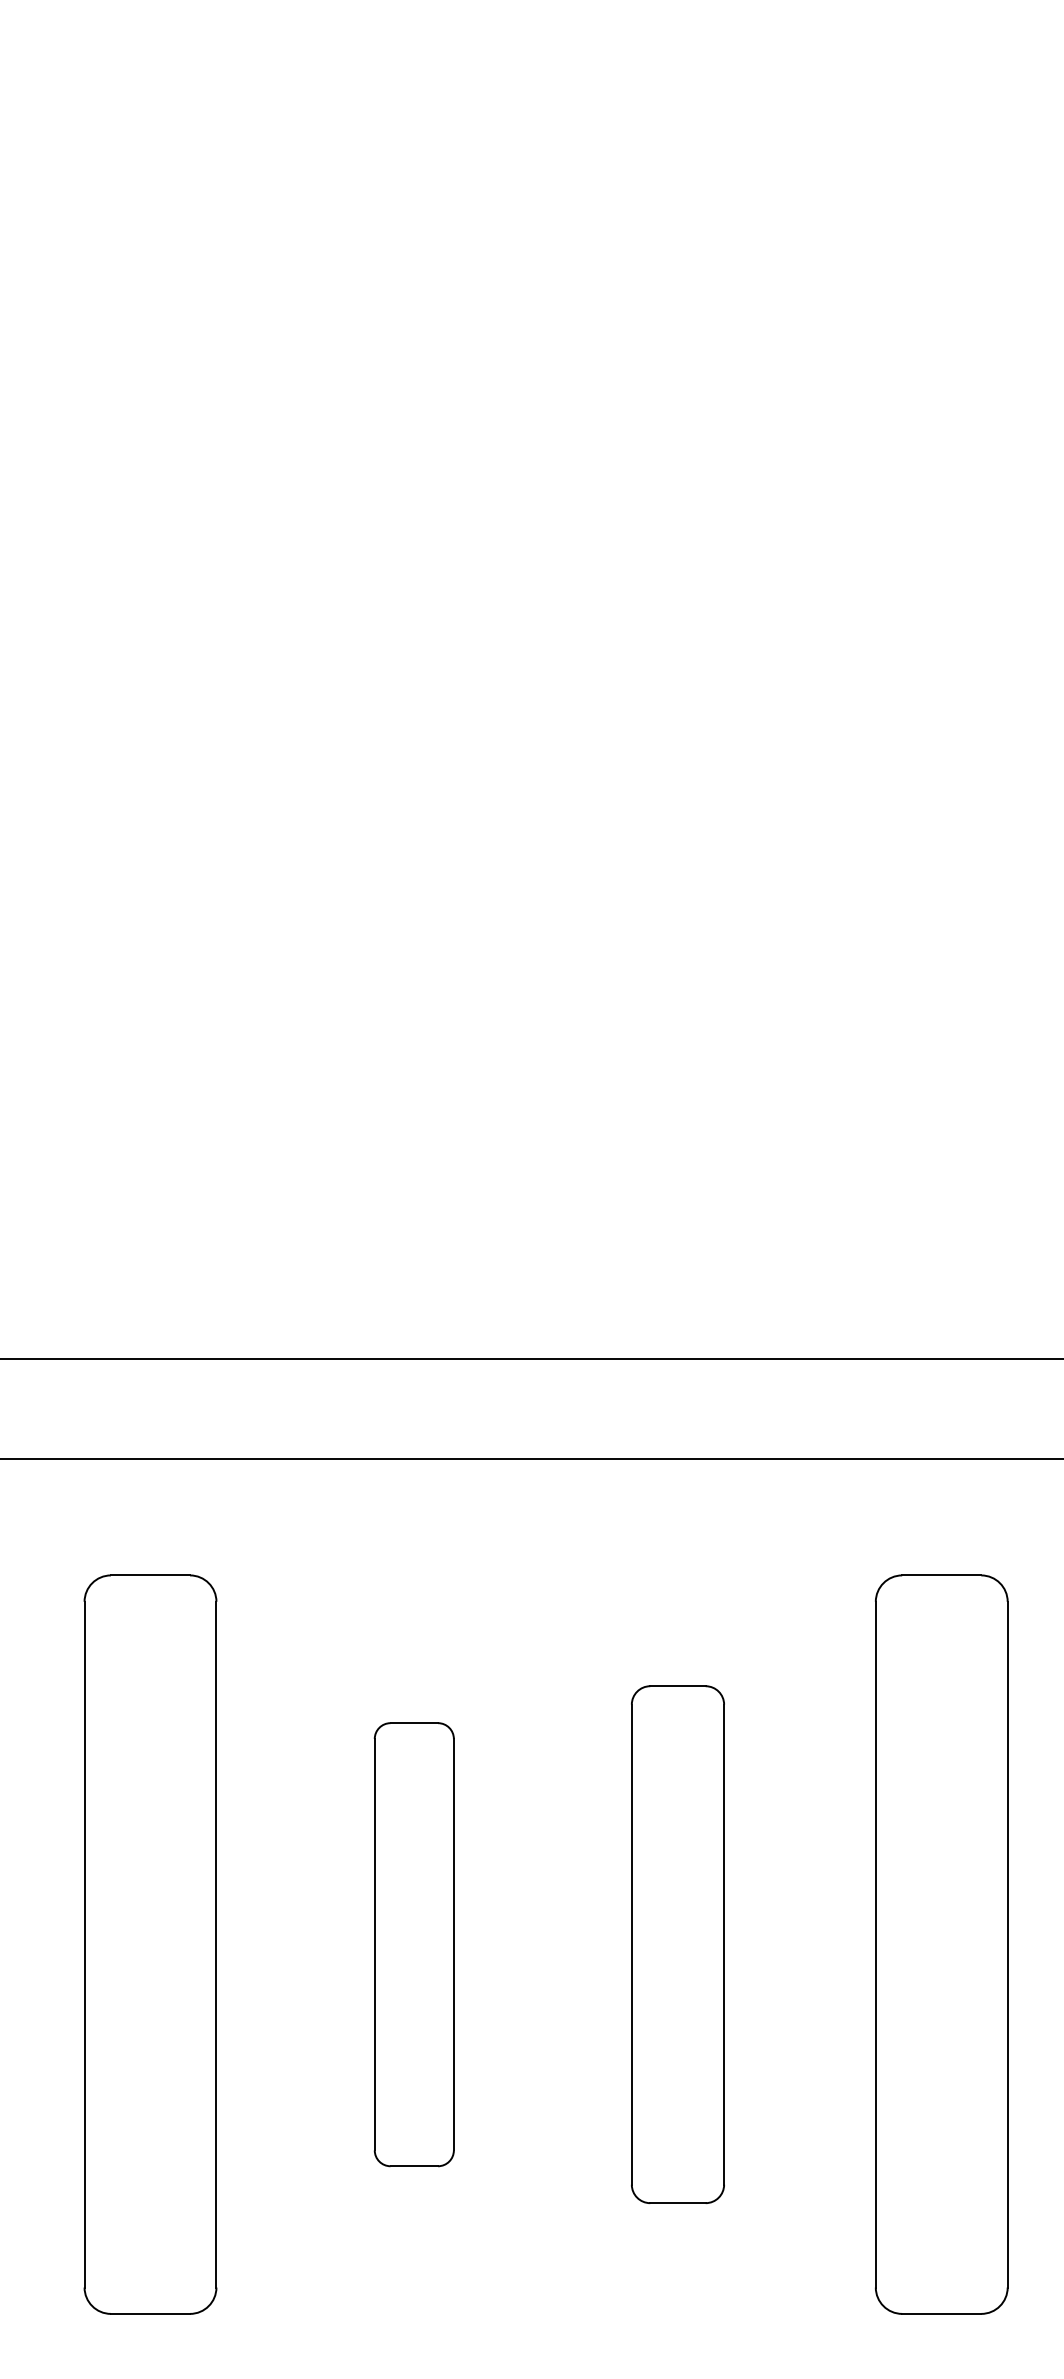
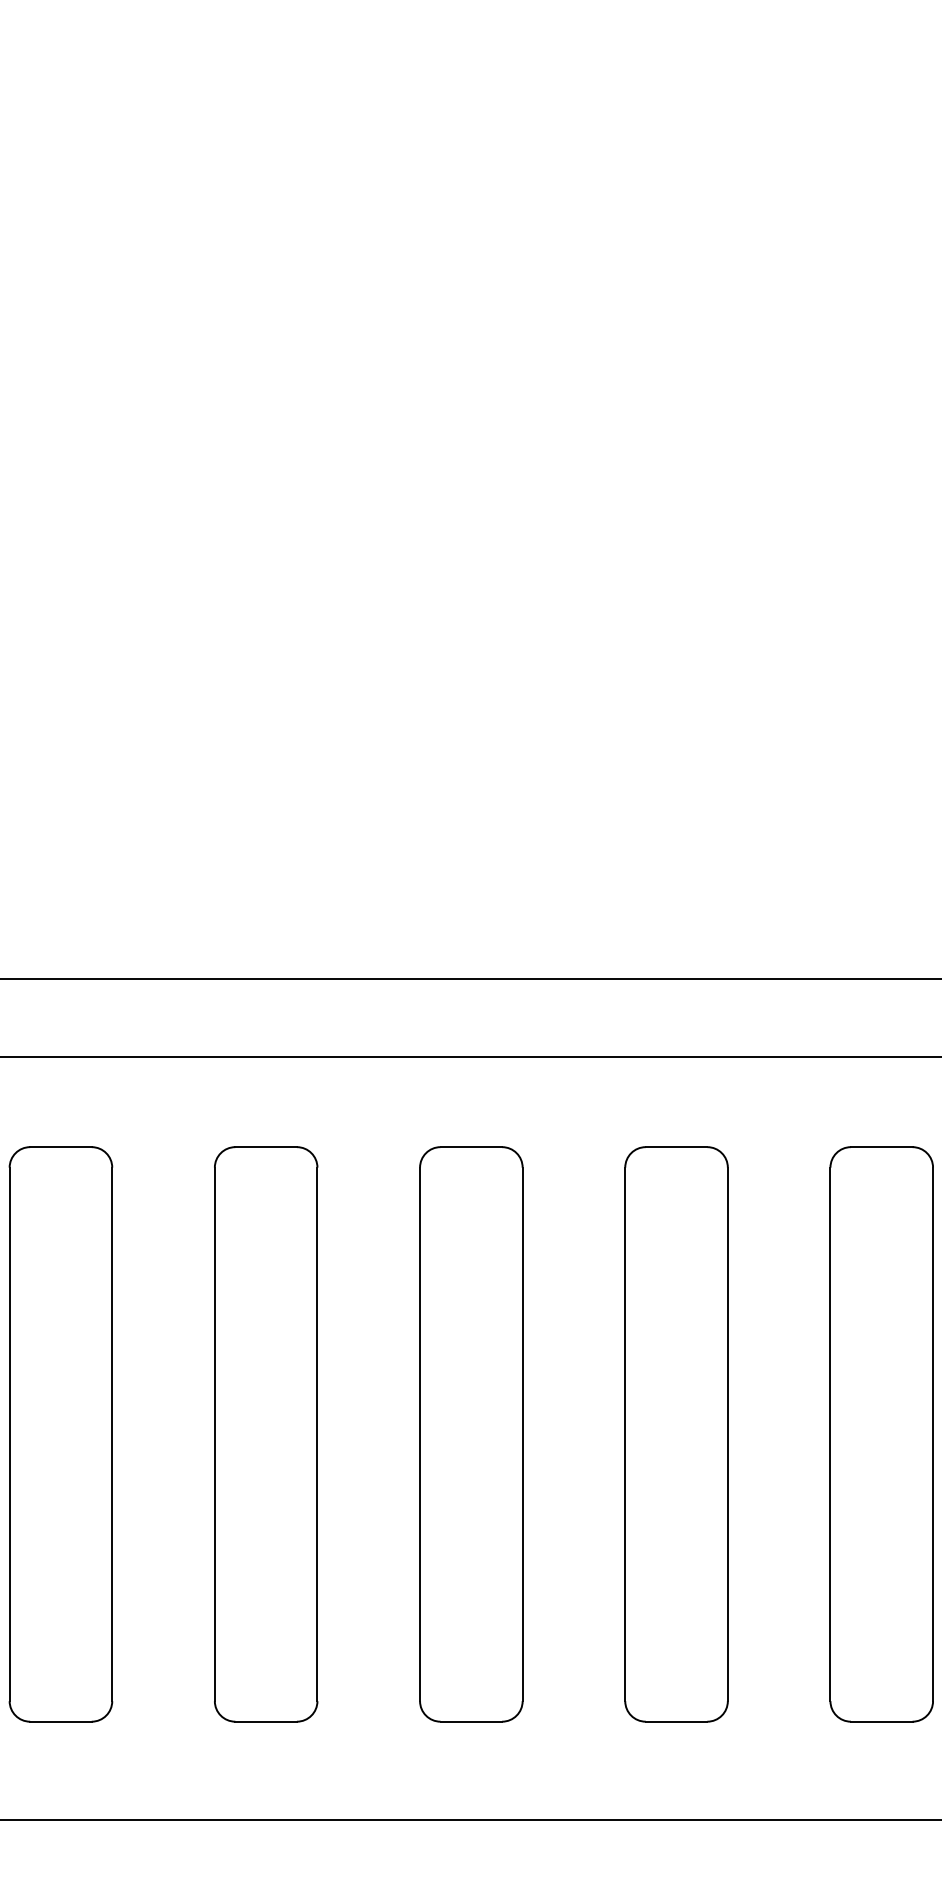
part: (414, 1944) -> (471, 1434), size x1.67
part: (677, 1944) -> (676, 1434), size x1.43

